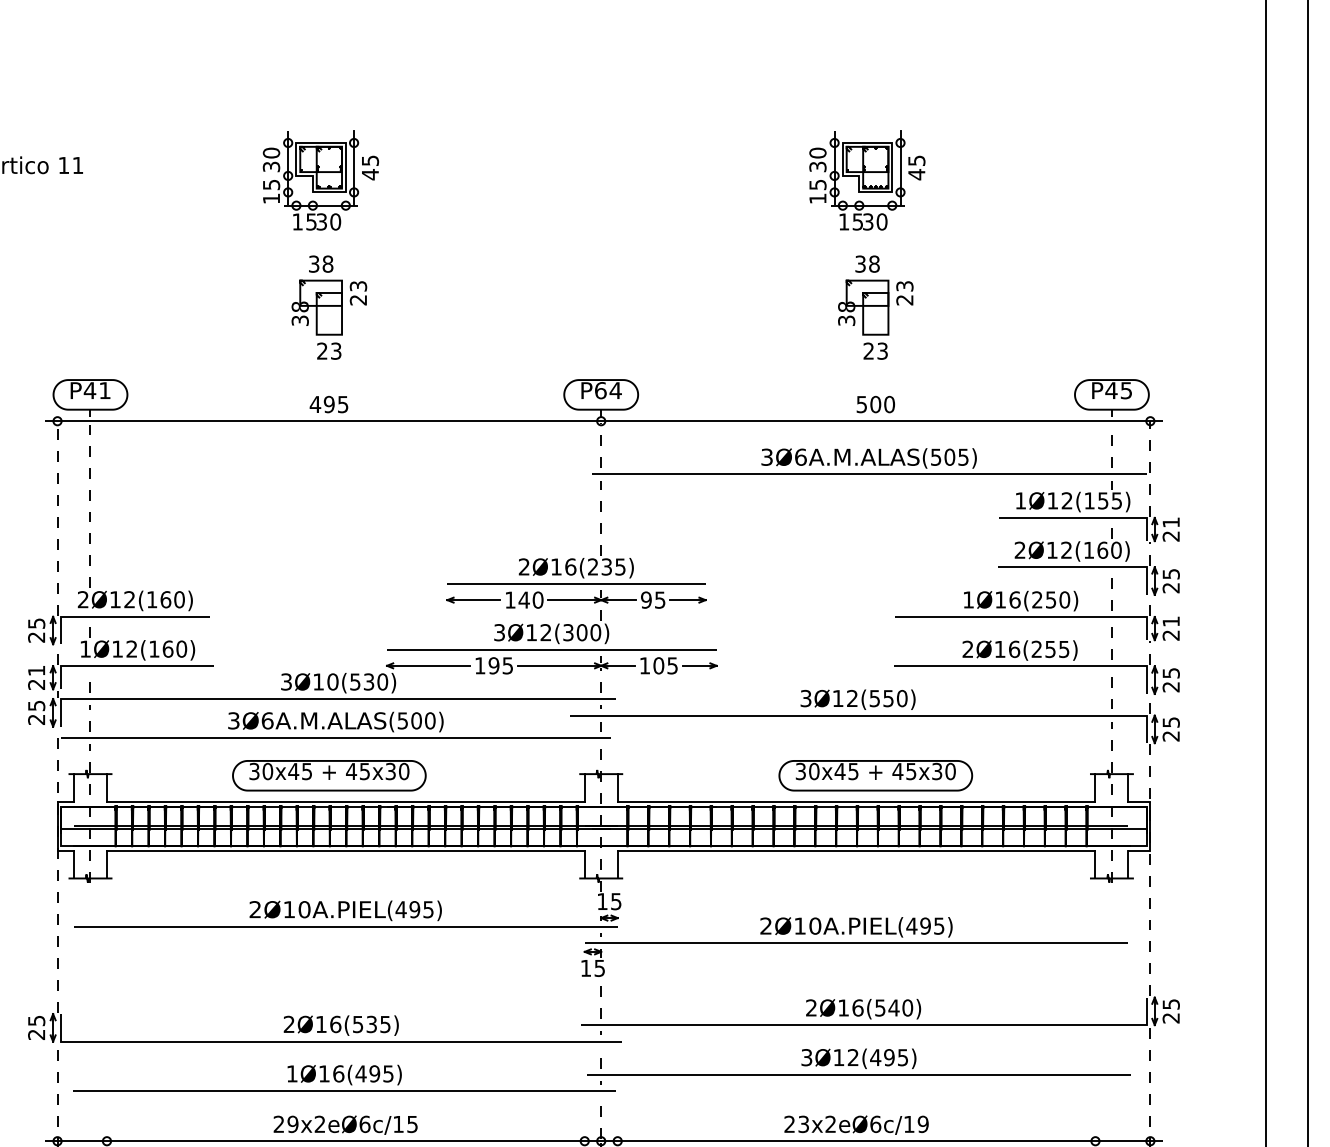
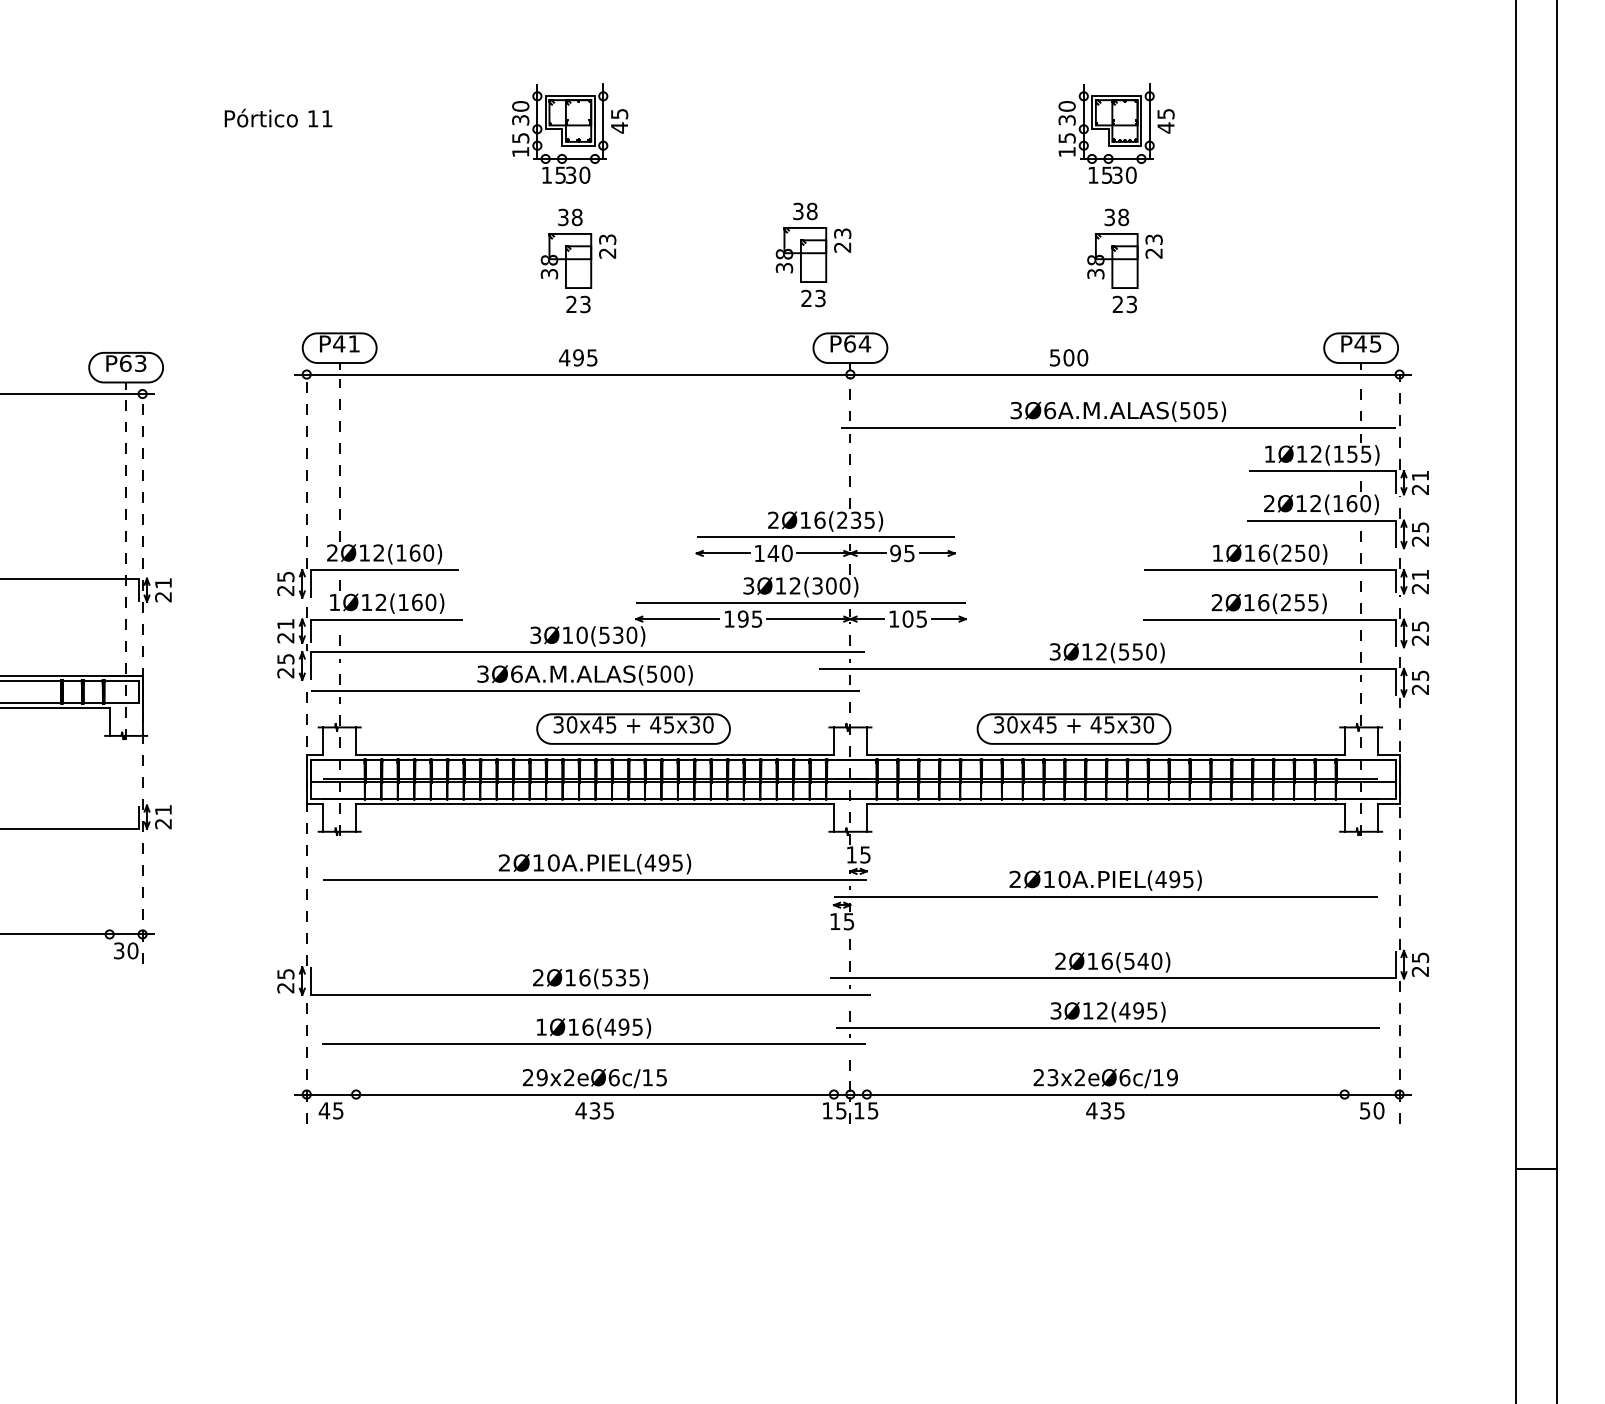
part: (564, 301) -> (813, 254), added
text: (876, 404) -> (1069, 357), moved
part: (329, 775) -> (633, 728), moved
part: (875, 775) -> (1073, 728), moved

